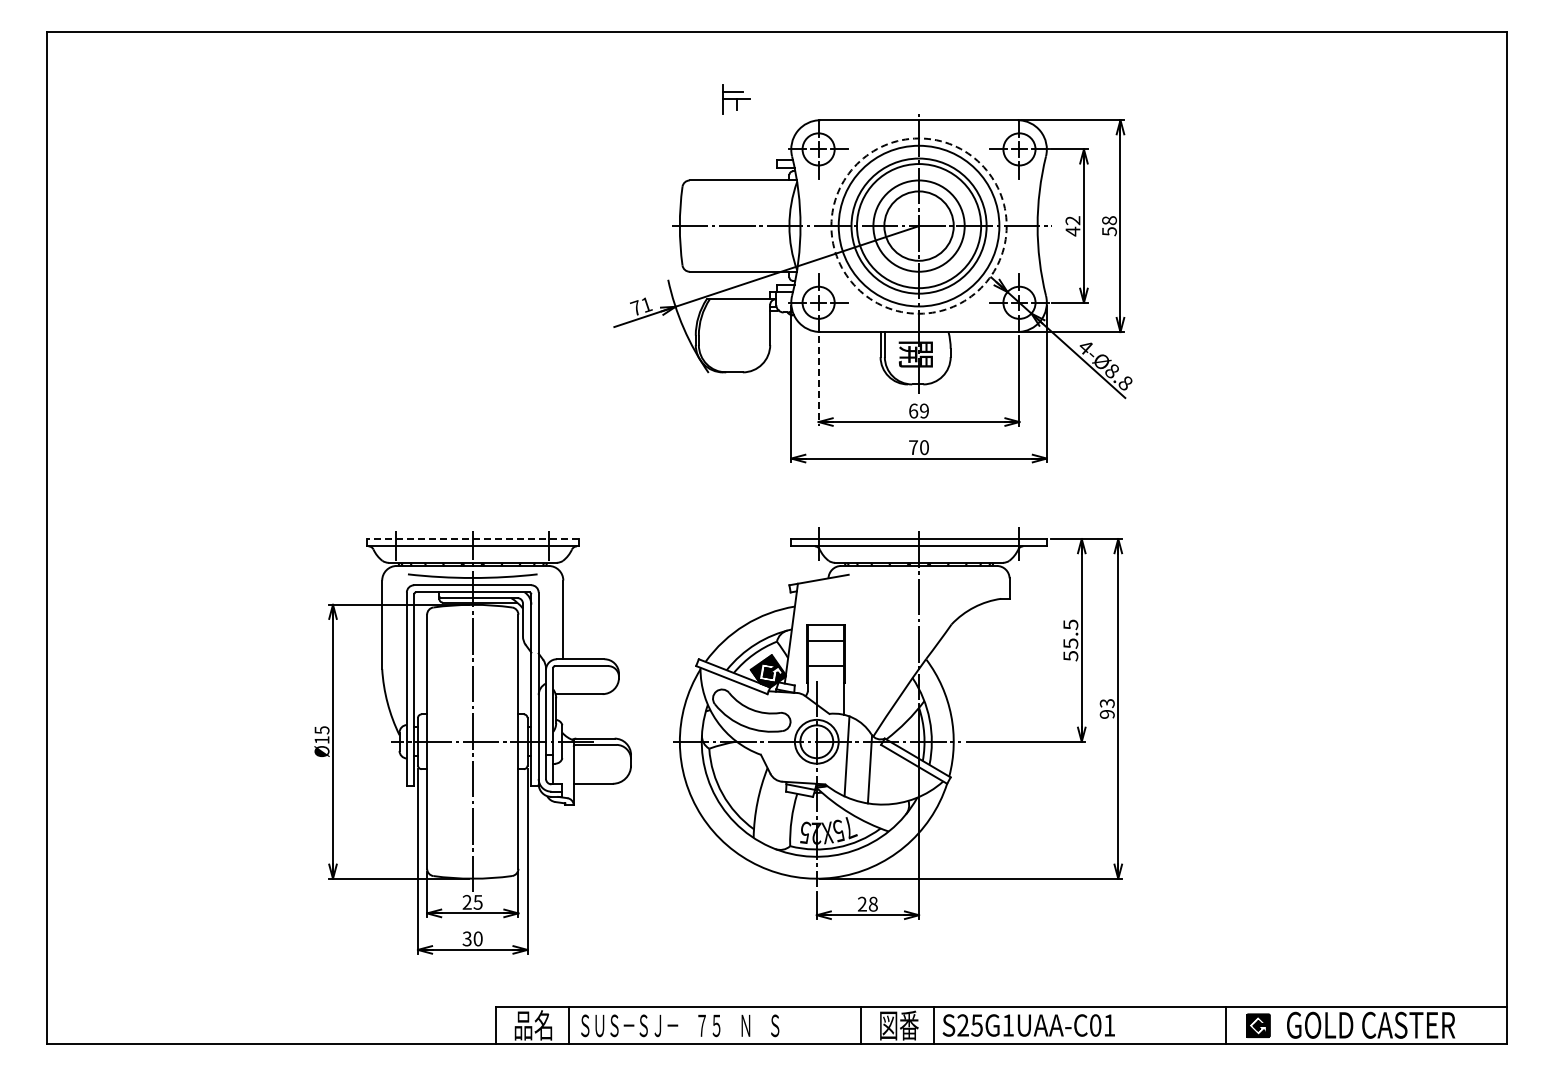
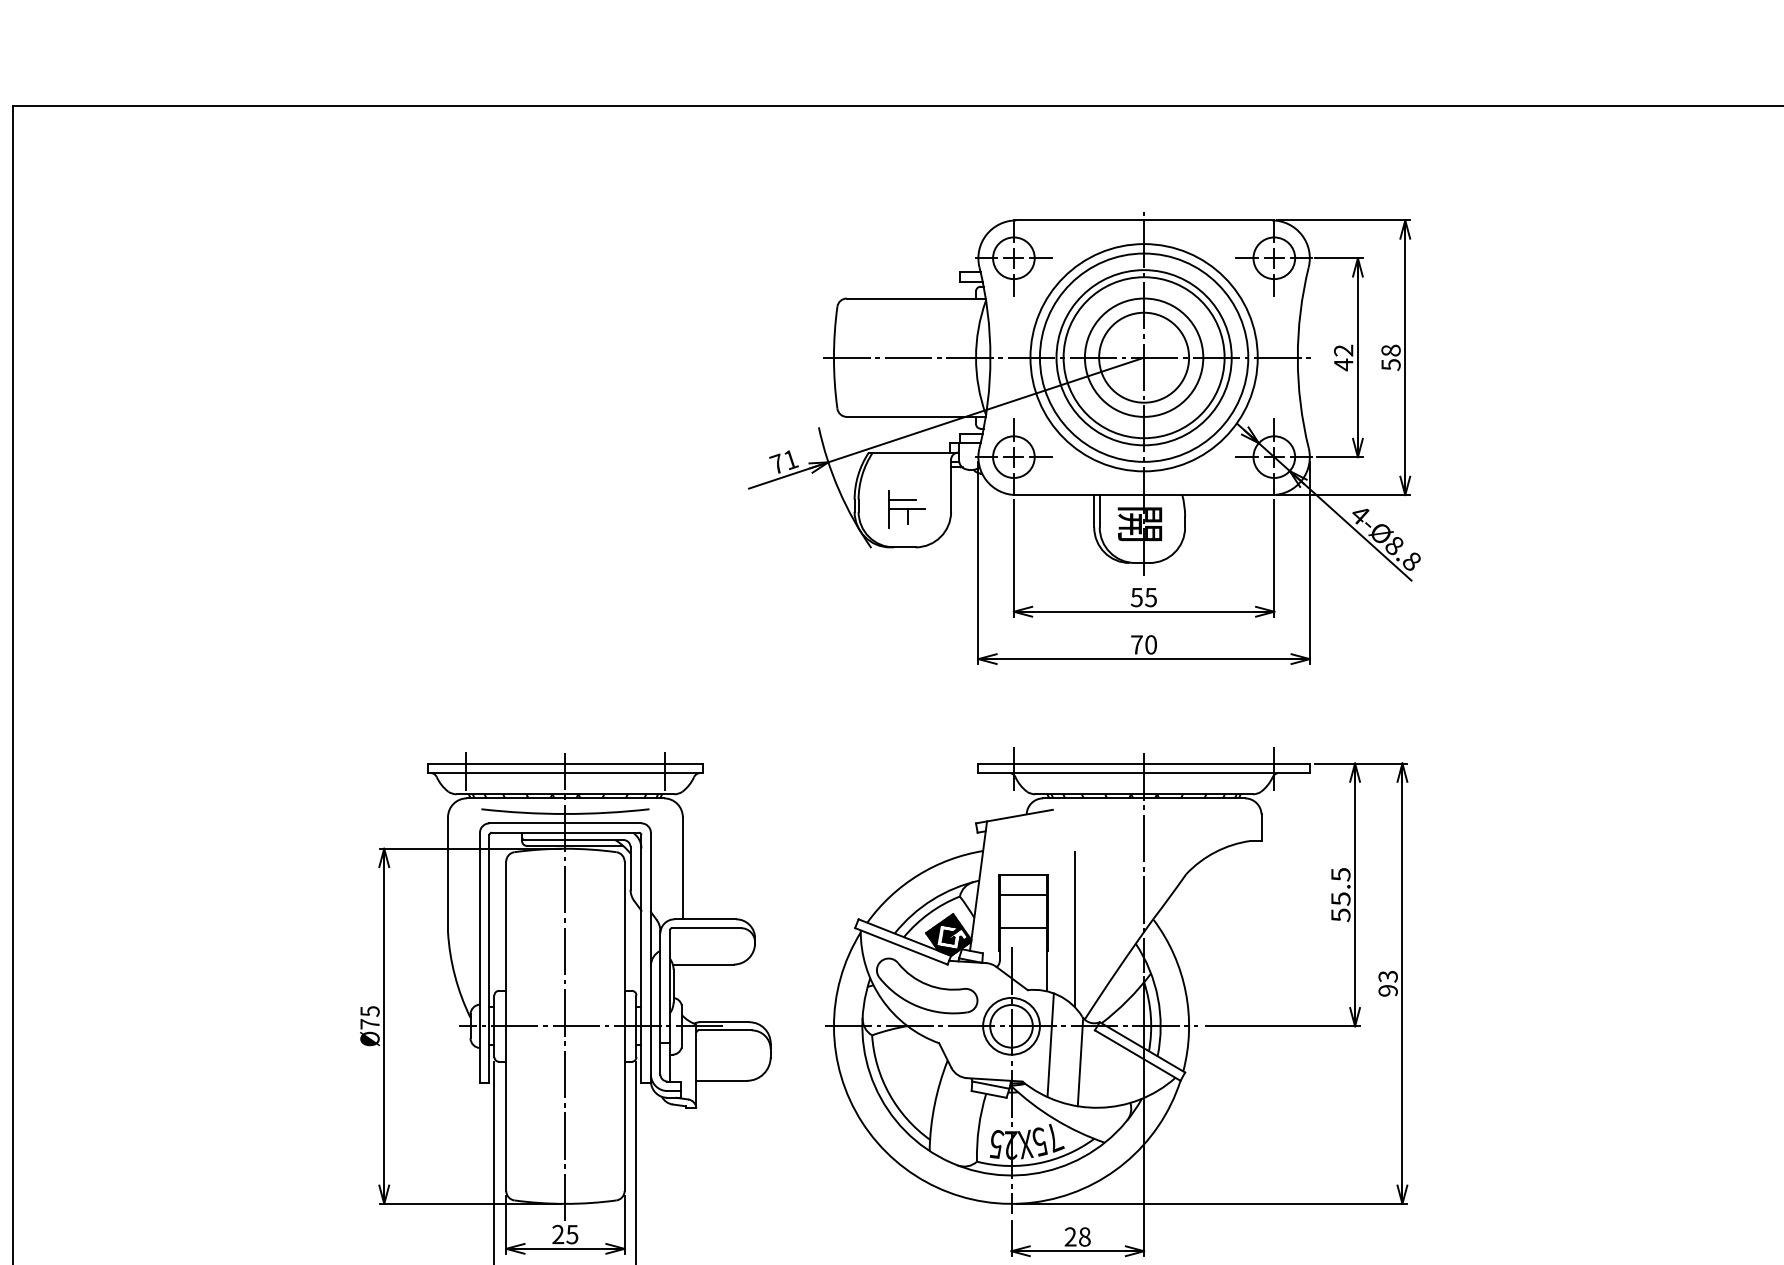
part: (736, 99) -> (907, 509), moved
circle: (918, 225) -> (1143, 356), dashed -> solid
line: (818, 381) -> (1013, 559), dashed -> solid
text: (918, 410) -> (1143, 596), 69 -> 55
line: (472, 539) -> (565, 764), dashed -> solid
line: (865, 667) -> (1074, 930), added
text: (321, 740) -> (369, 1024), Ø15 -> Ø75

